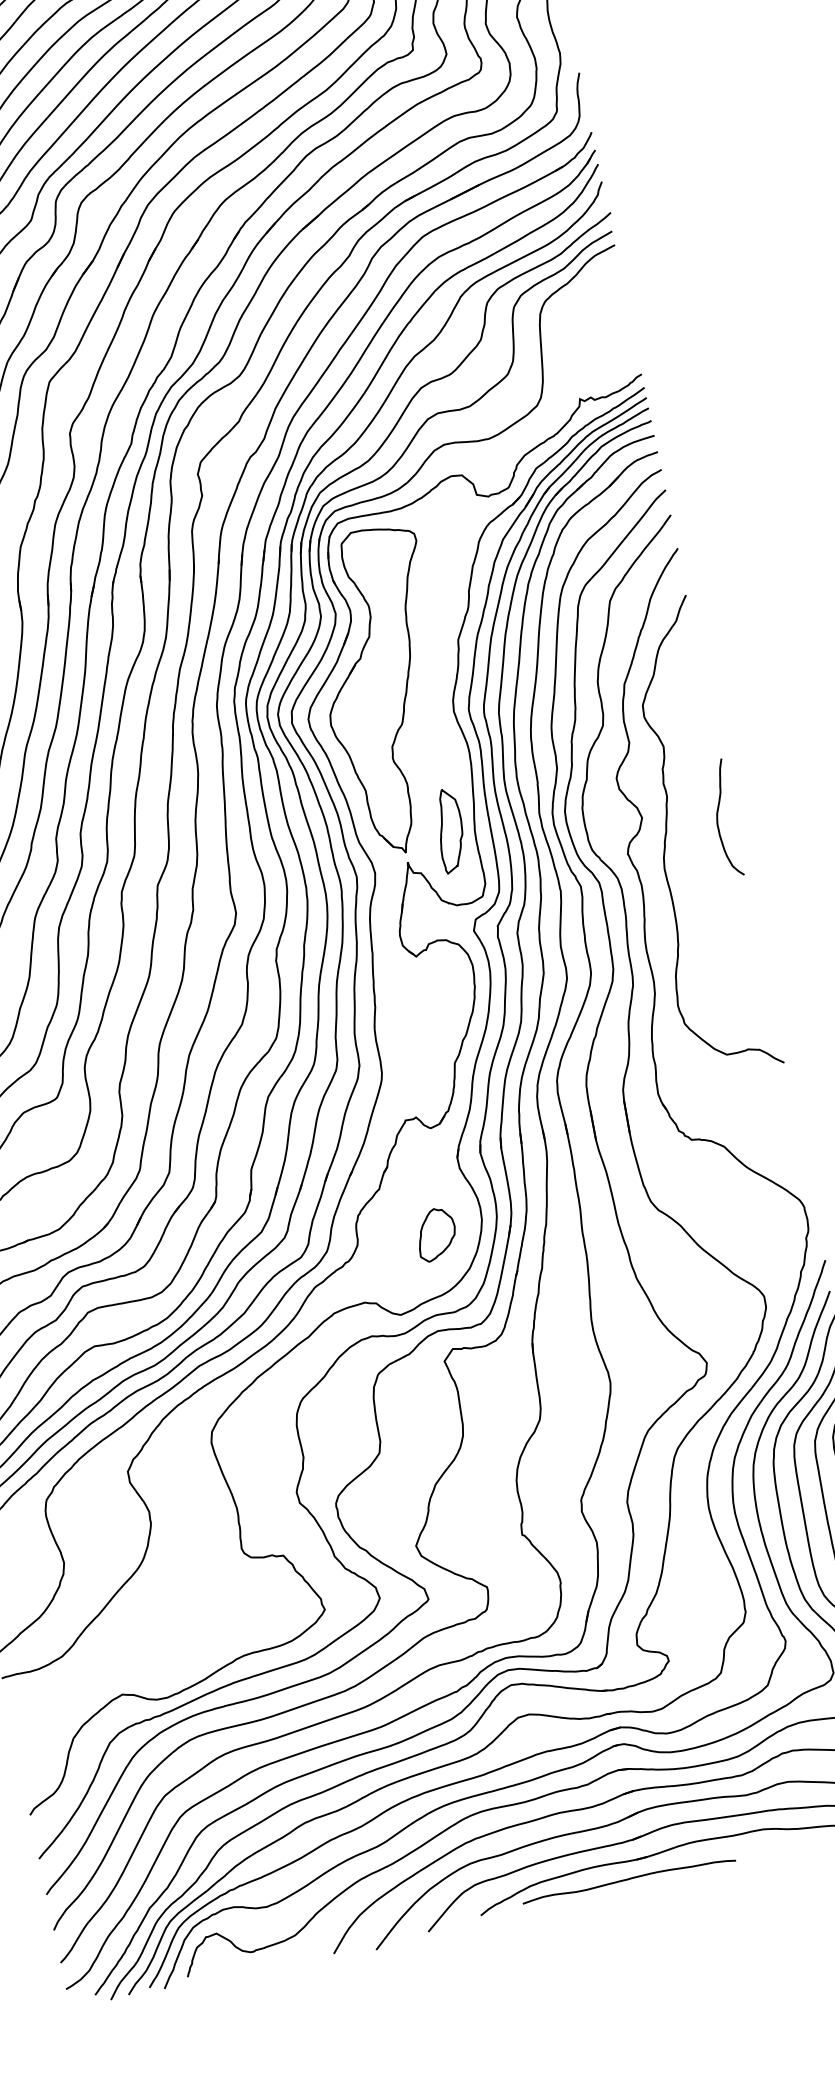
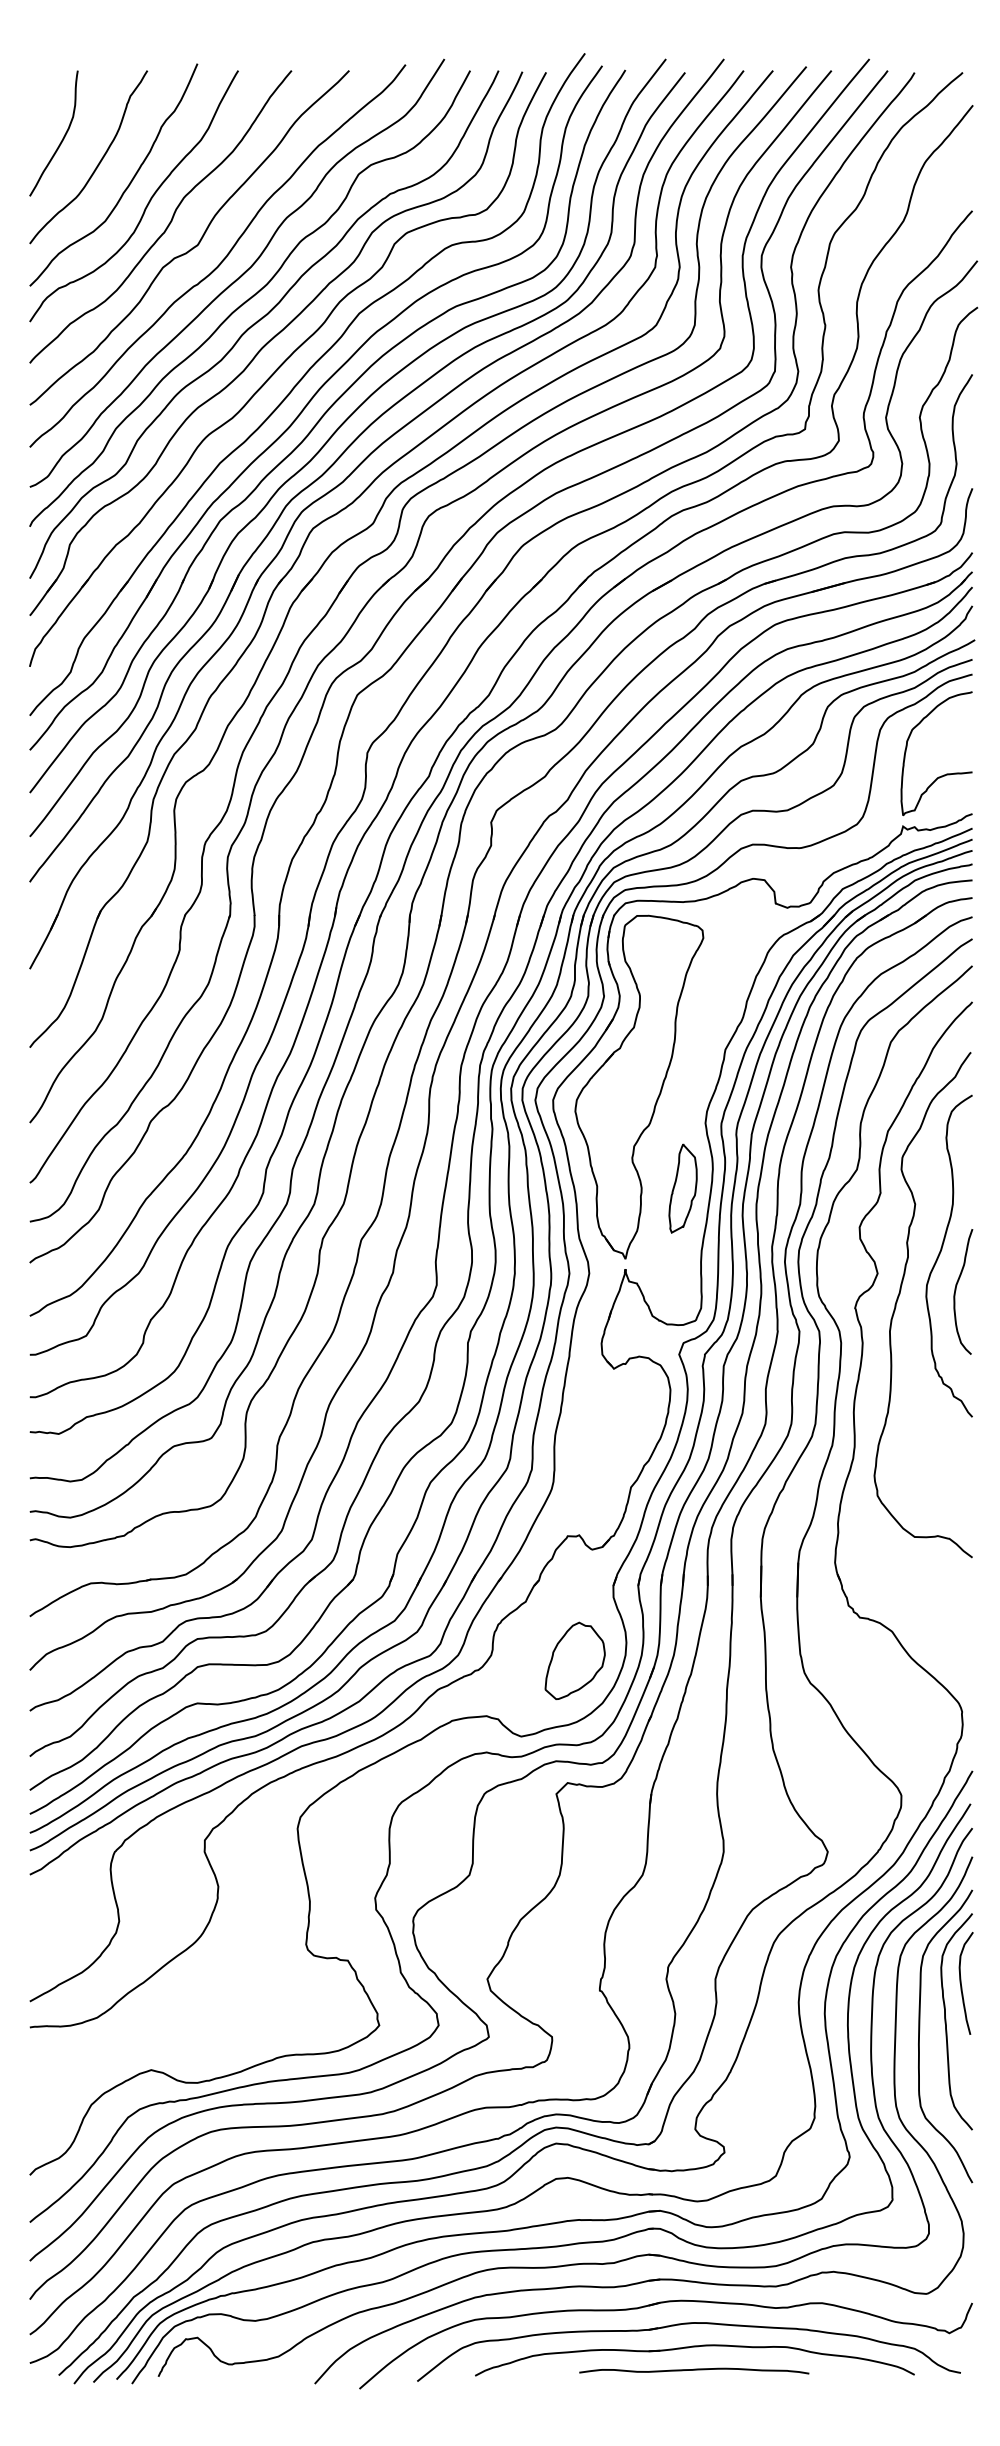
curve: (607, 343) -> (943, 774), added
curve: (697, 786) -> (941, 1252), added
part: (449, 830) -> (682, 1188), moved
part: (435, 1234) -> (574, 1660), size x1.43
curve: (629, 1879) -> (694, 2370), moved

